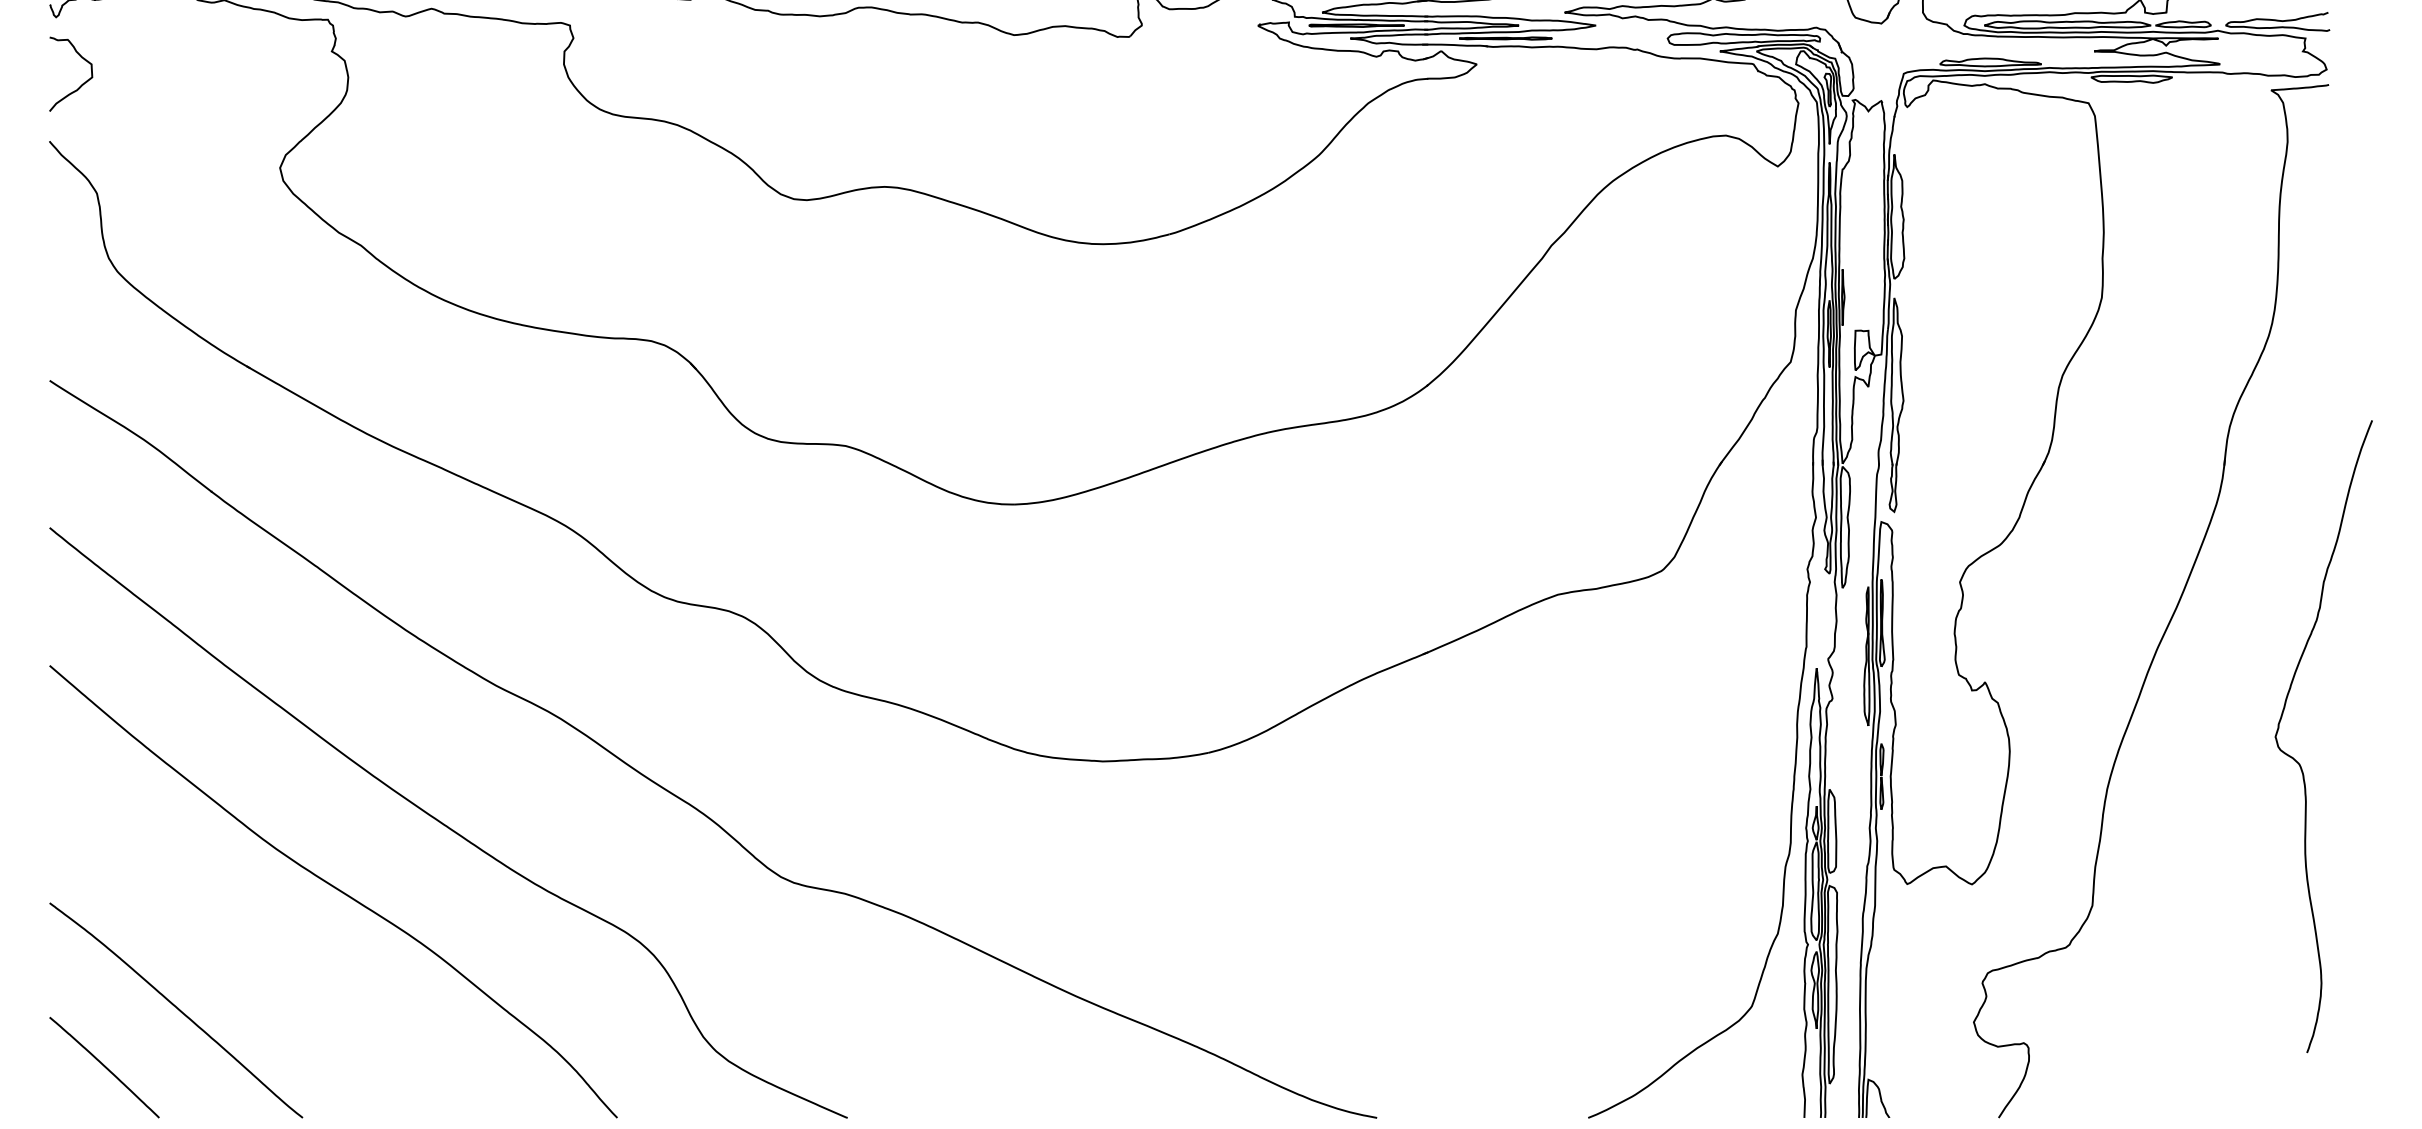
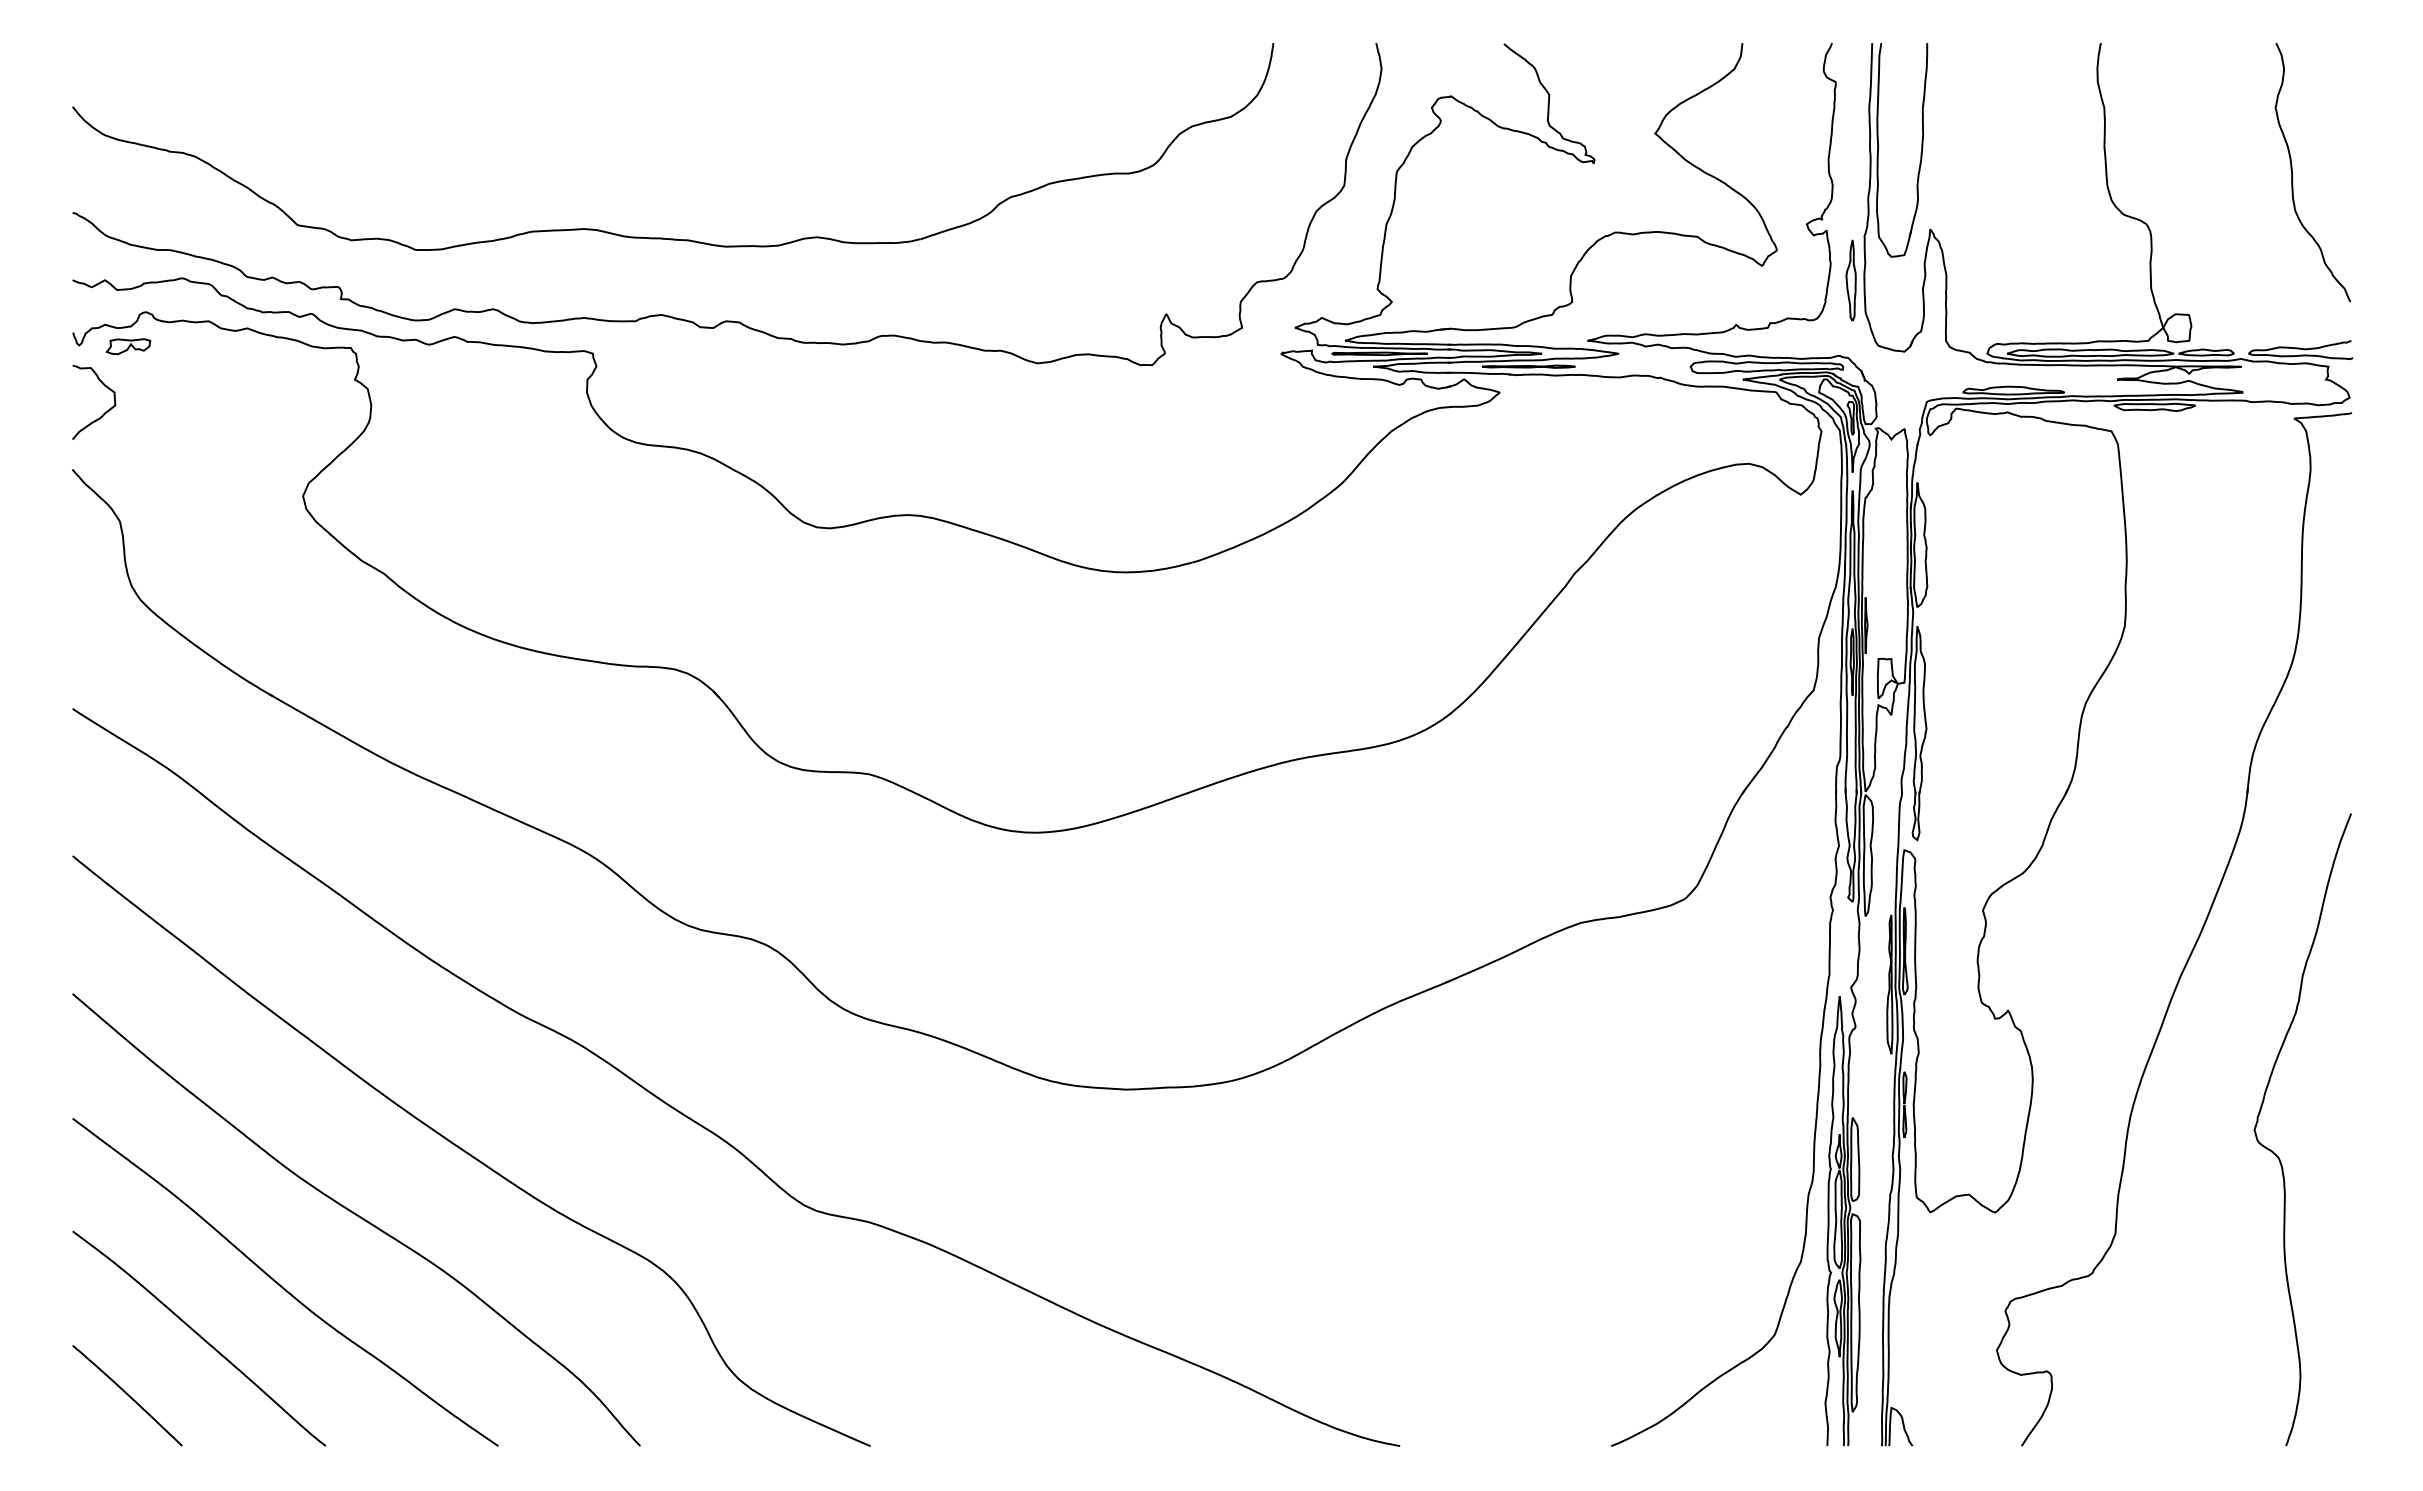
part: (105, 18) -> (128, 346), added
curve: (2297, 761) -> (2276, 1154), moved
curve: (258, 957) -> (281, 1285), added

